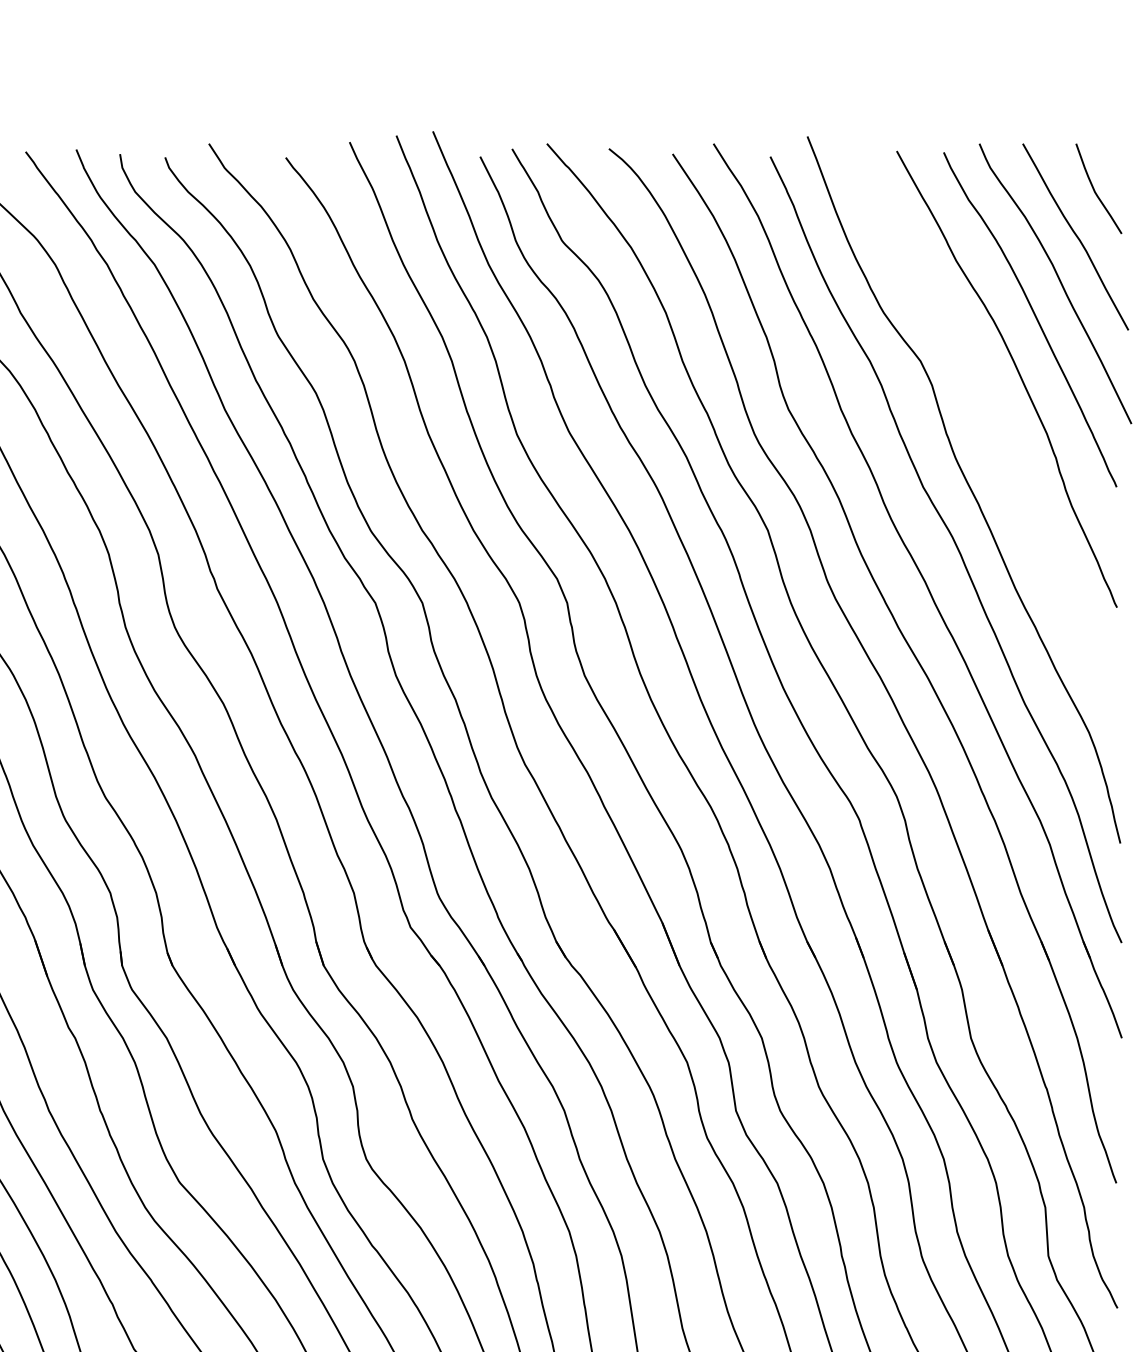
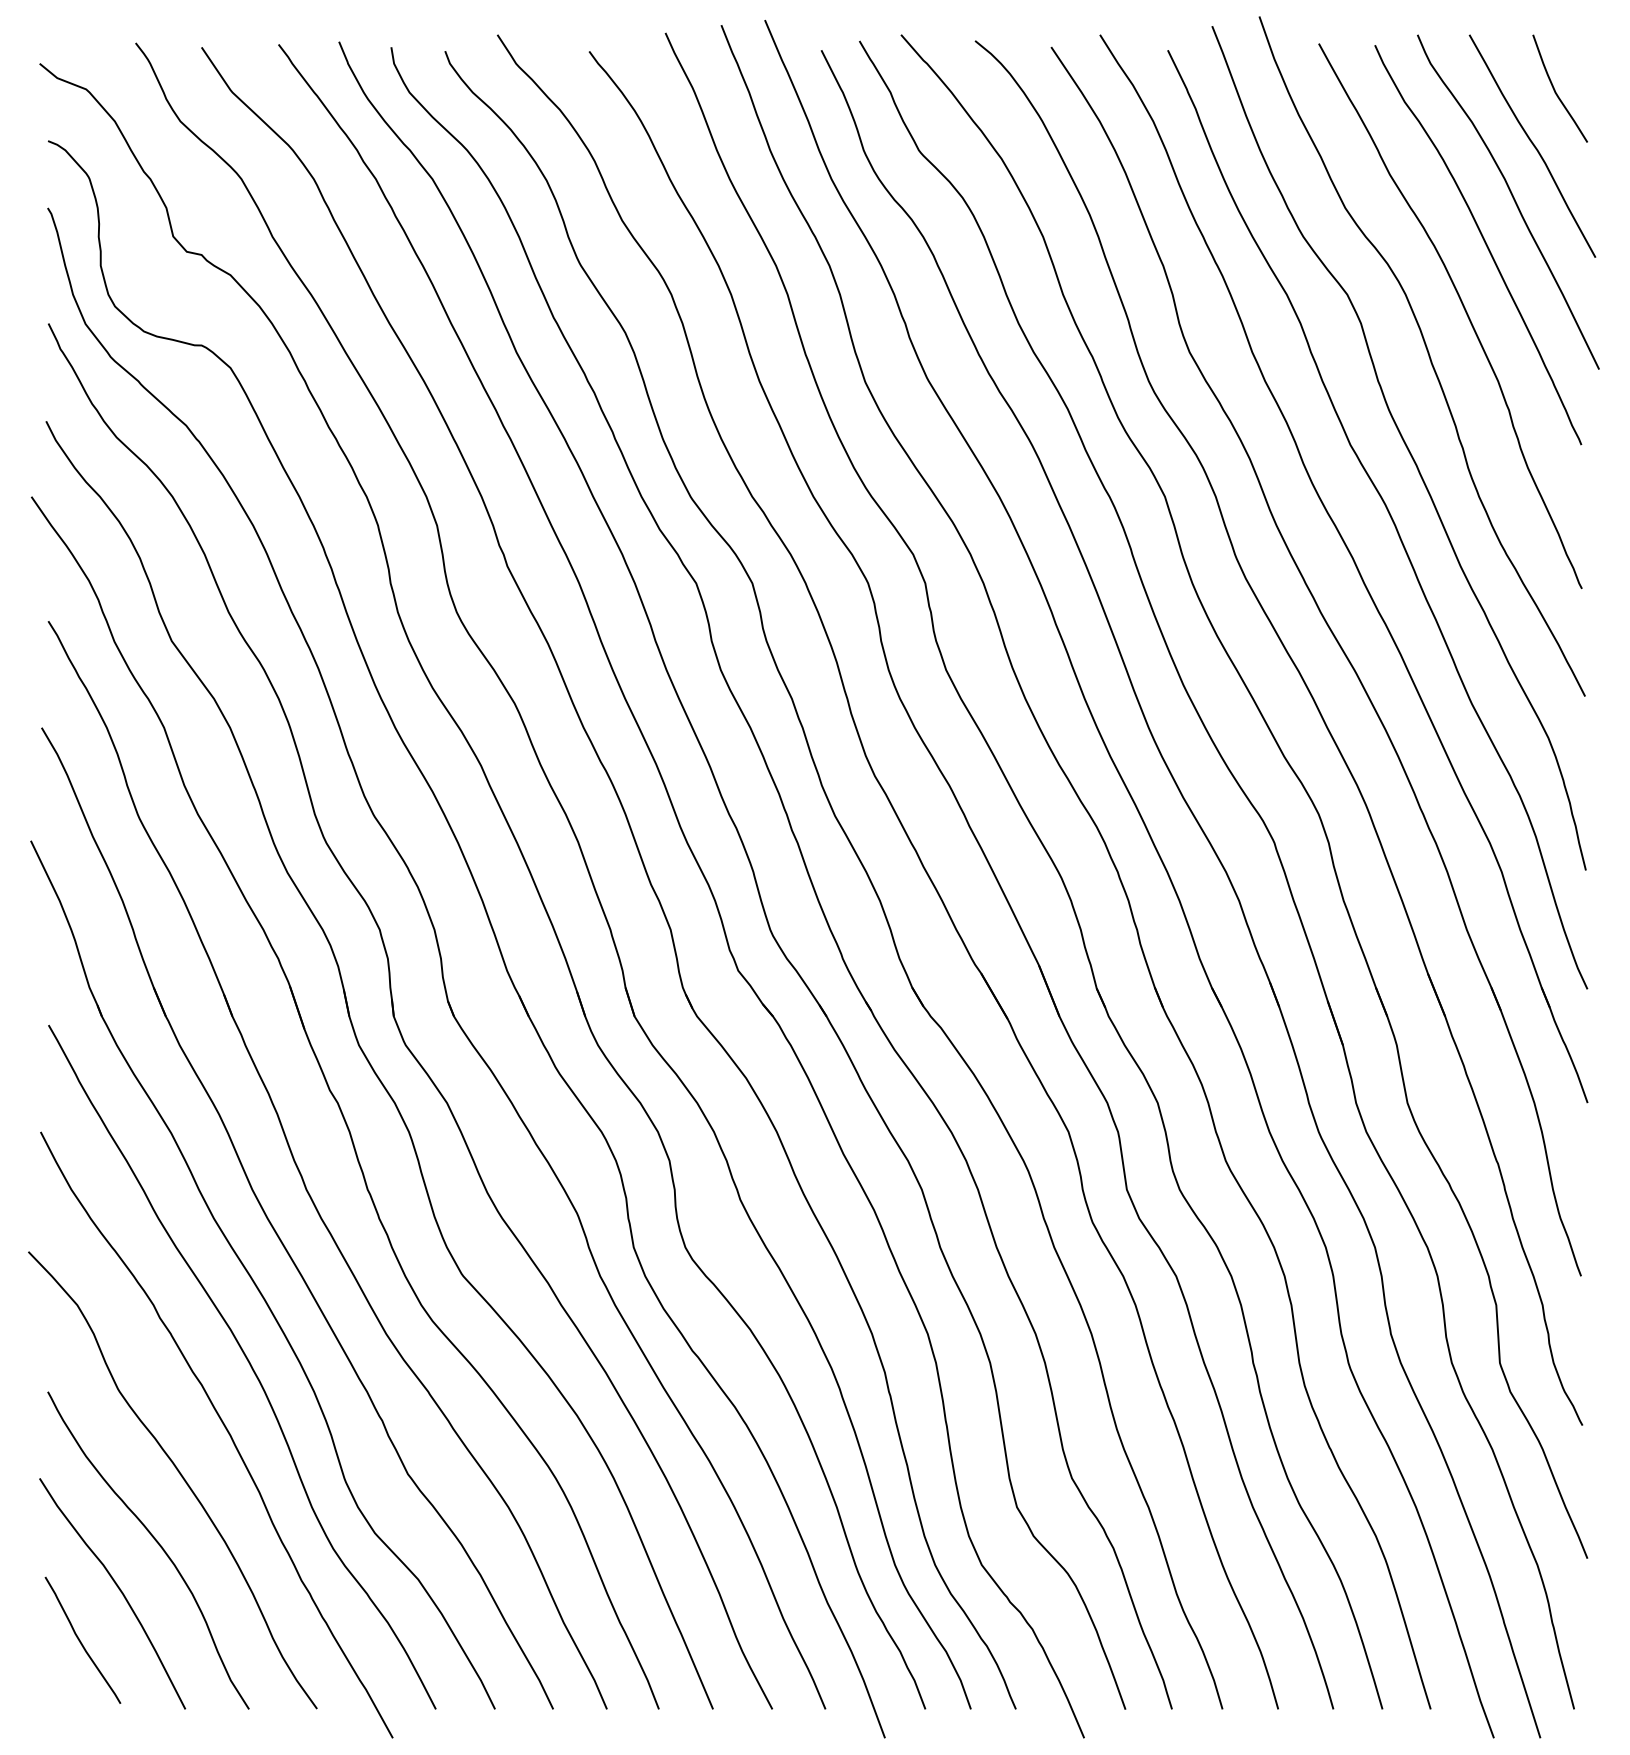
curve: (987, 410) -> (1427, 353), added

